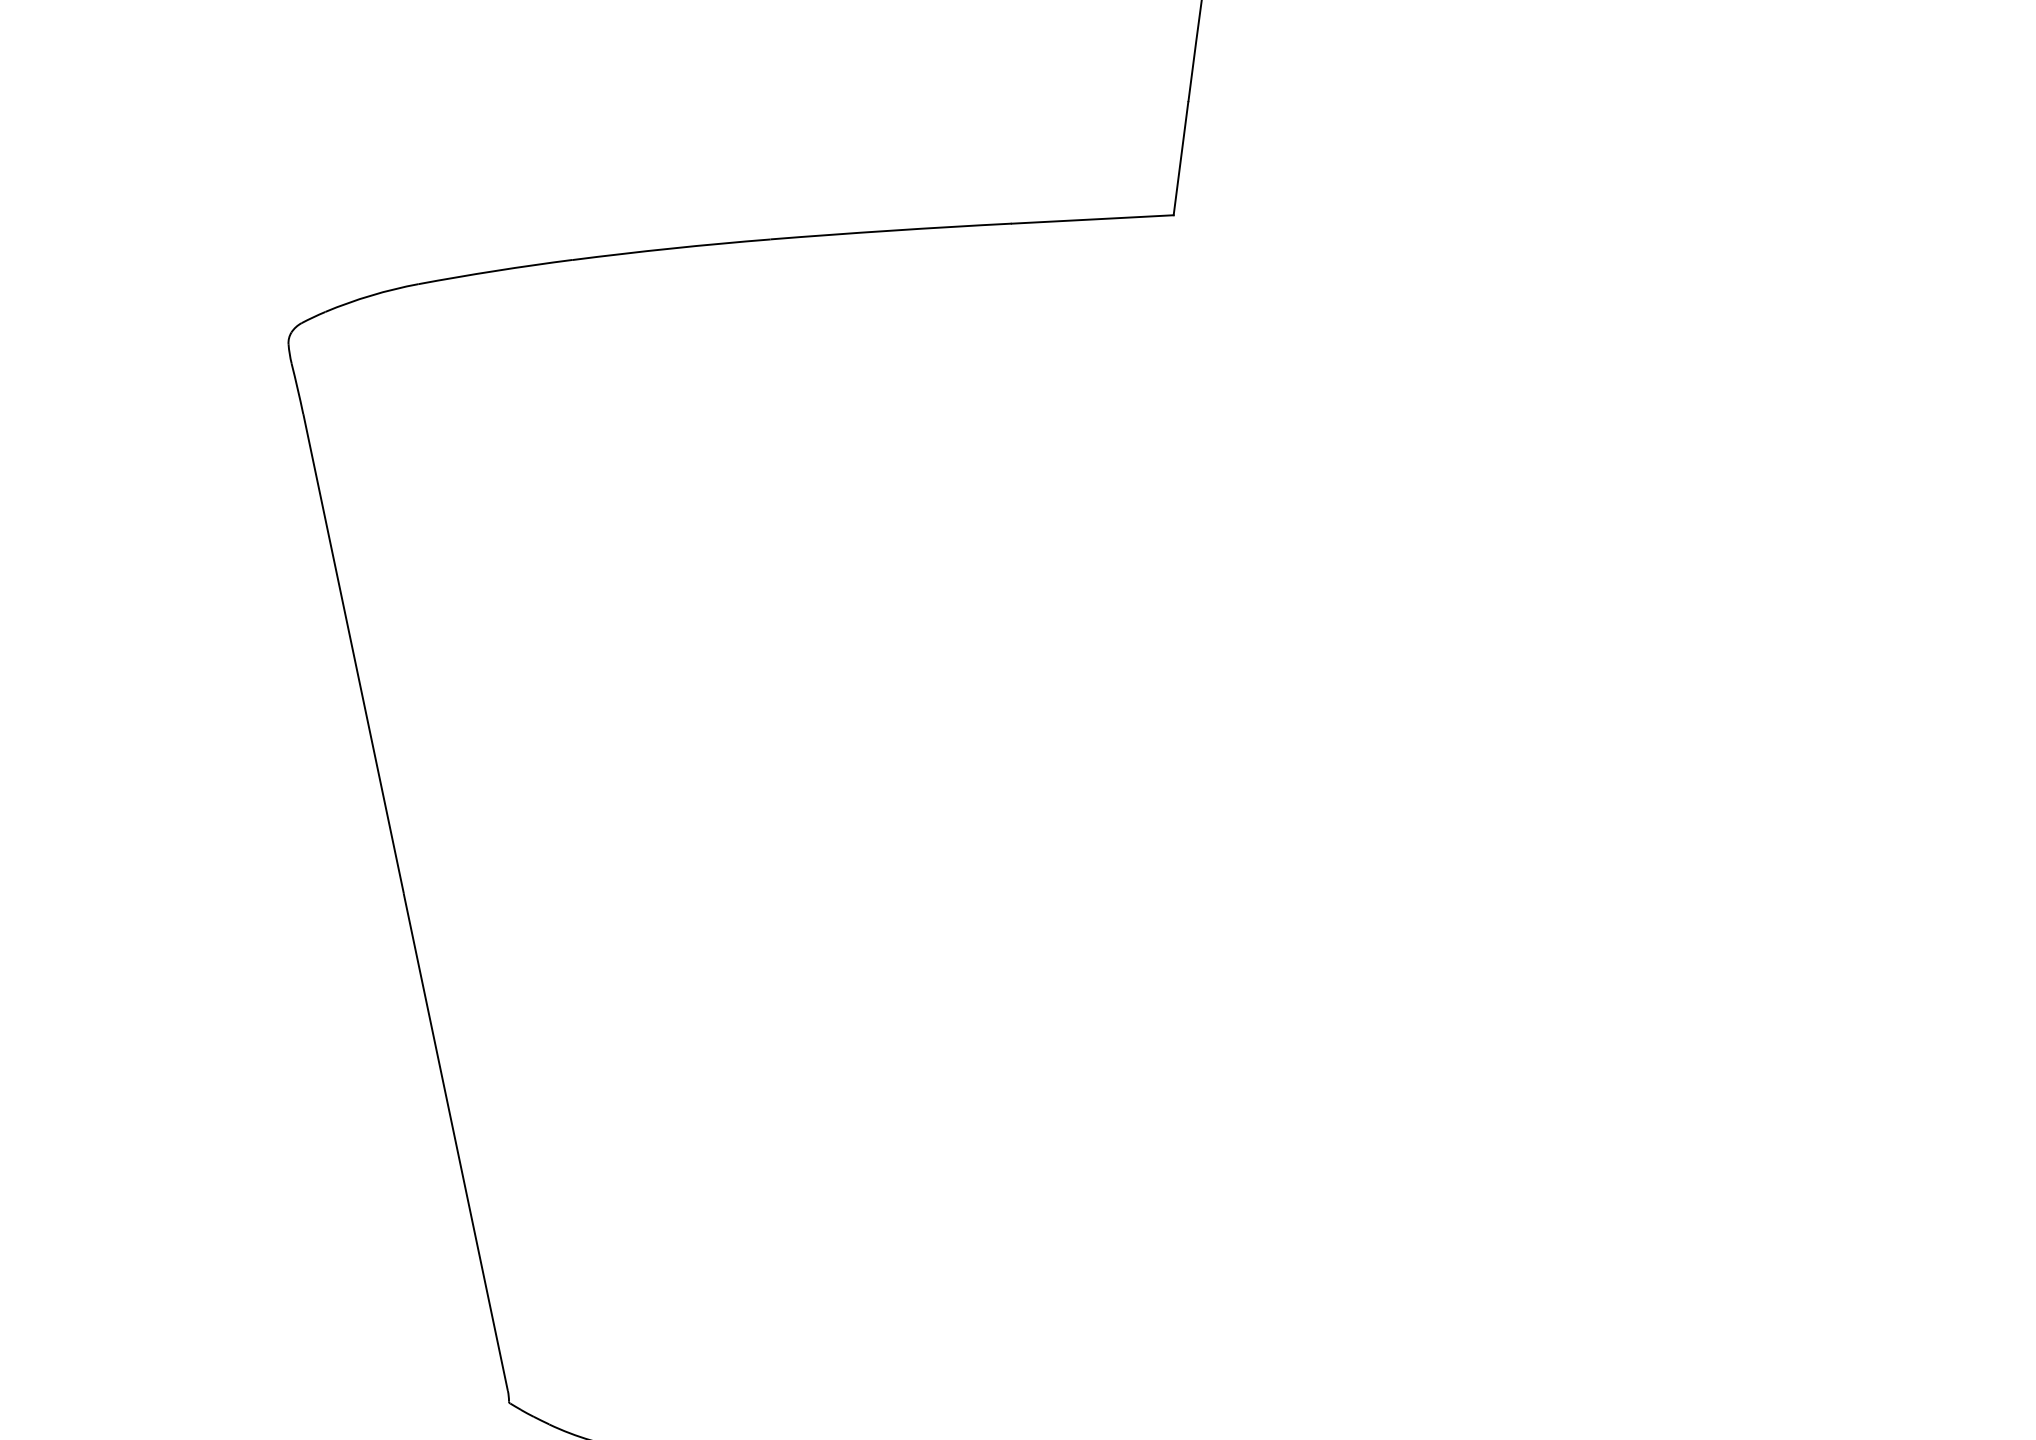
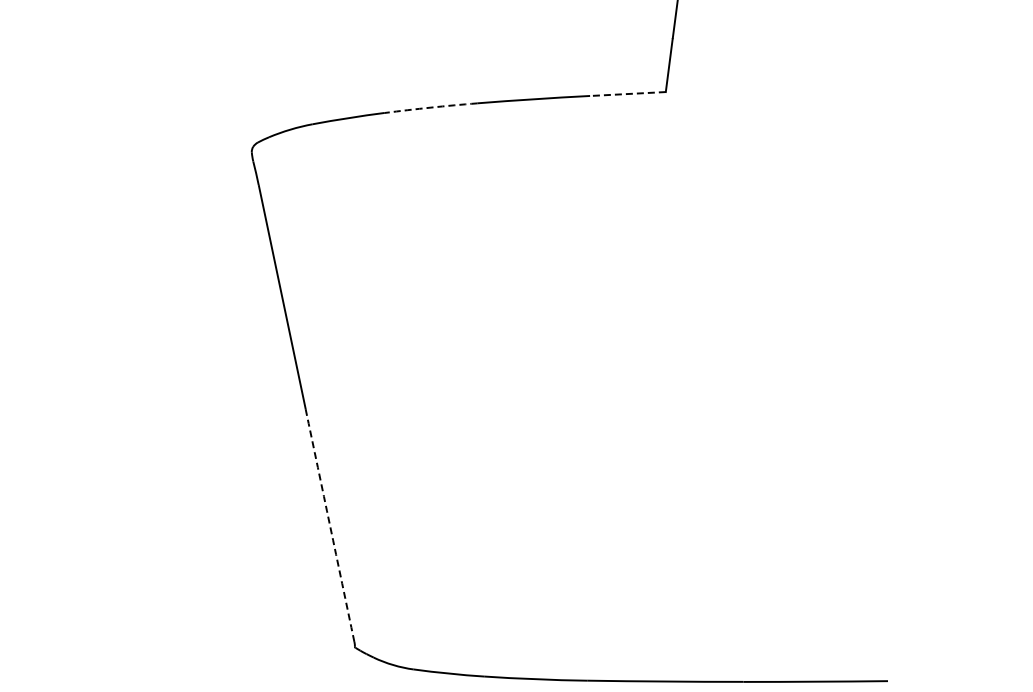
line: (1091, 220) -> (627, 94), solid -> dashed
arc: (670, 248) -> (430, 107), solid -> dashed
arc: (456, 1141) -> (330, 525), solid -> dashed

